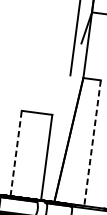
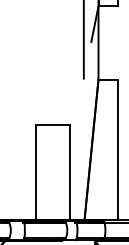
line: (92, 143) -> (118, 150), dashed -> solid
line: (16, 153) -> (35, 172), dashed -> solid

